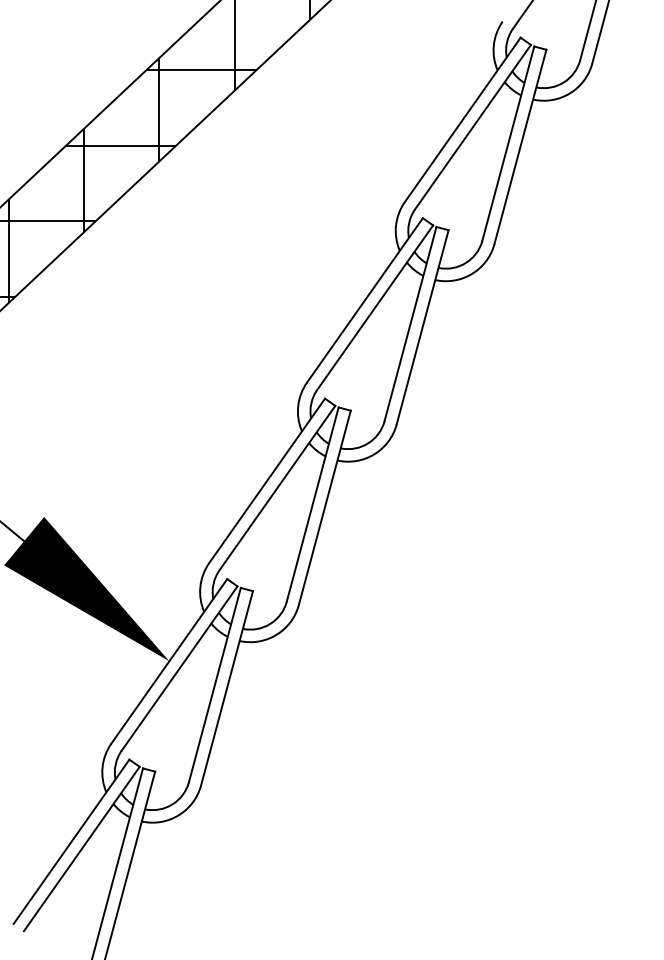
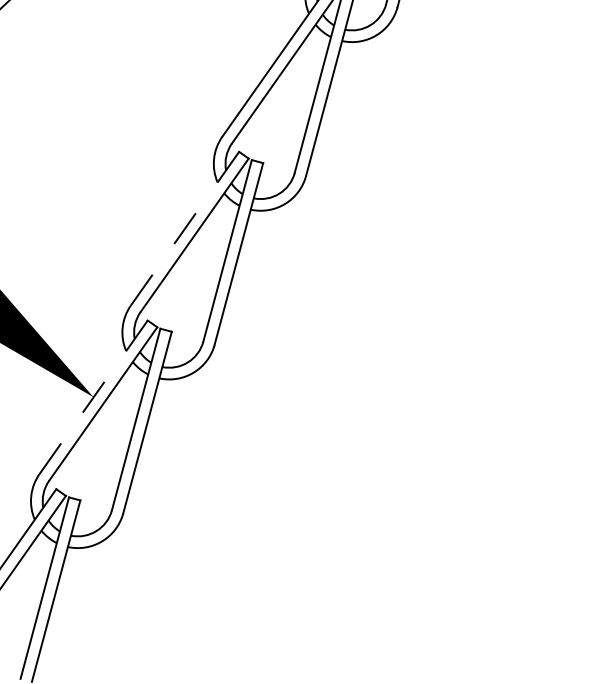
line: (267, 480) -> (185, 228), solid -> dashed
line: (169, 661) -> (93, 397), solid -> dashed

